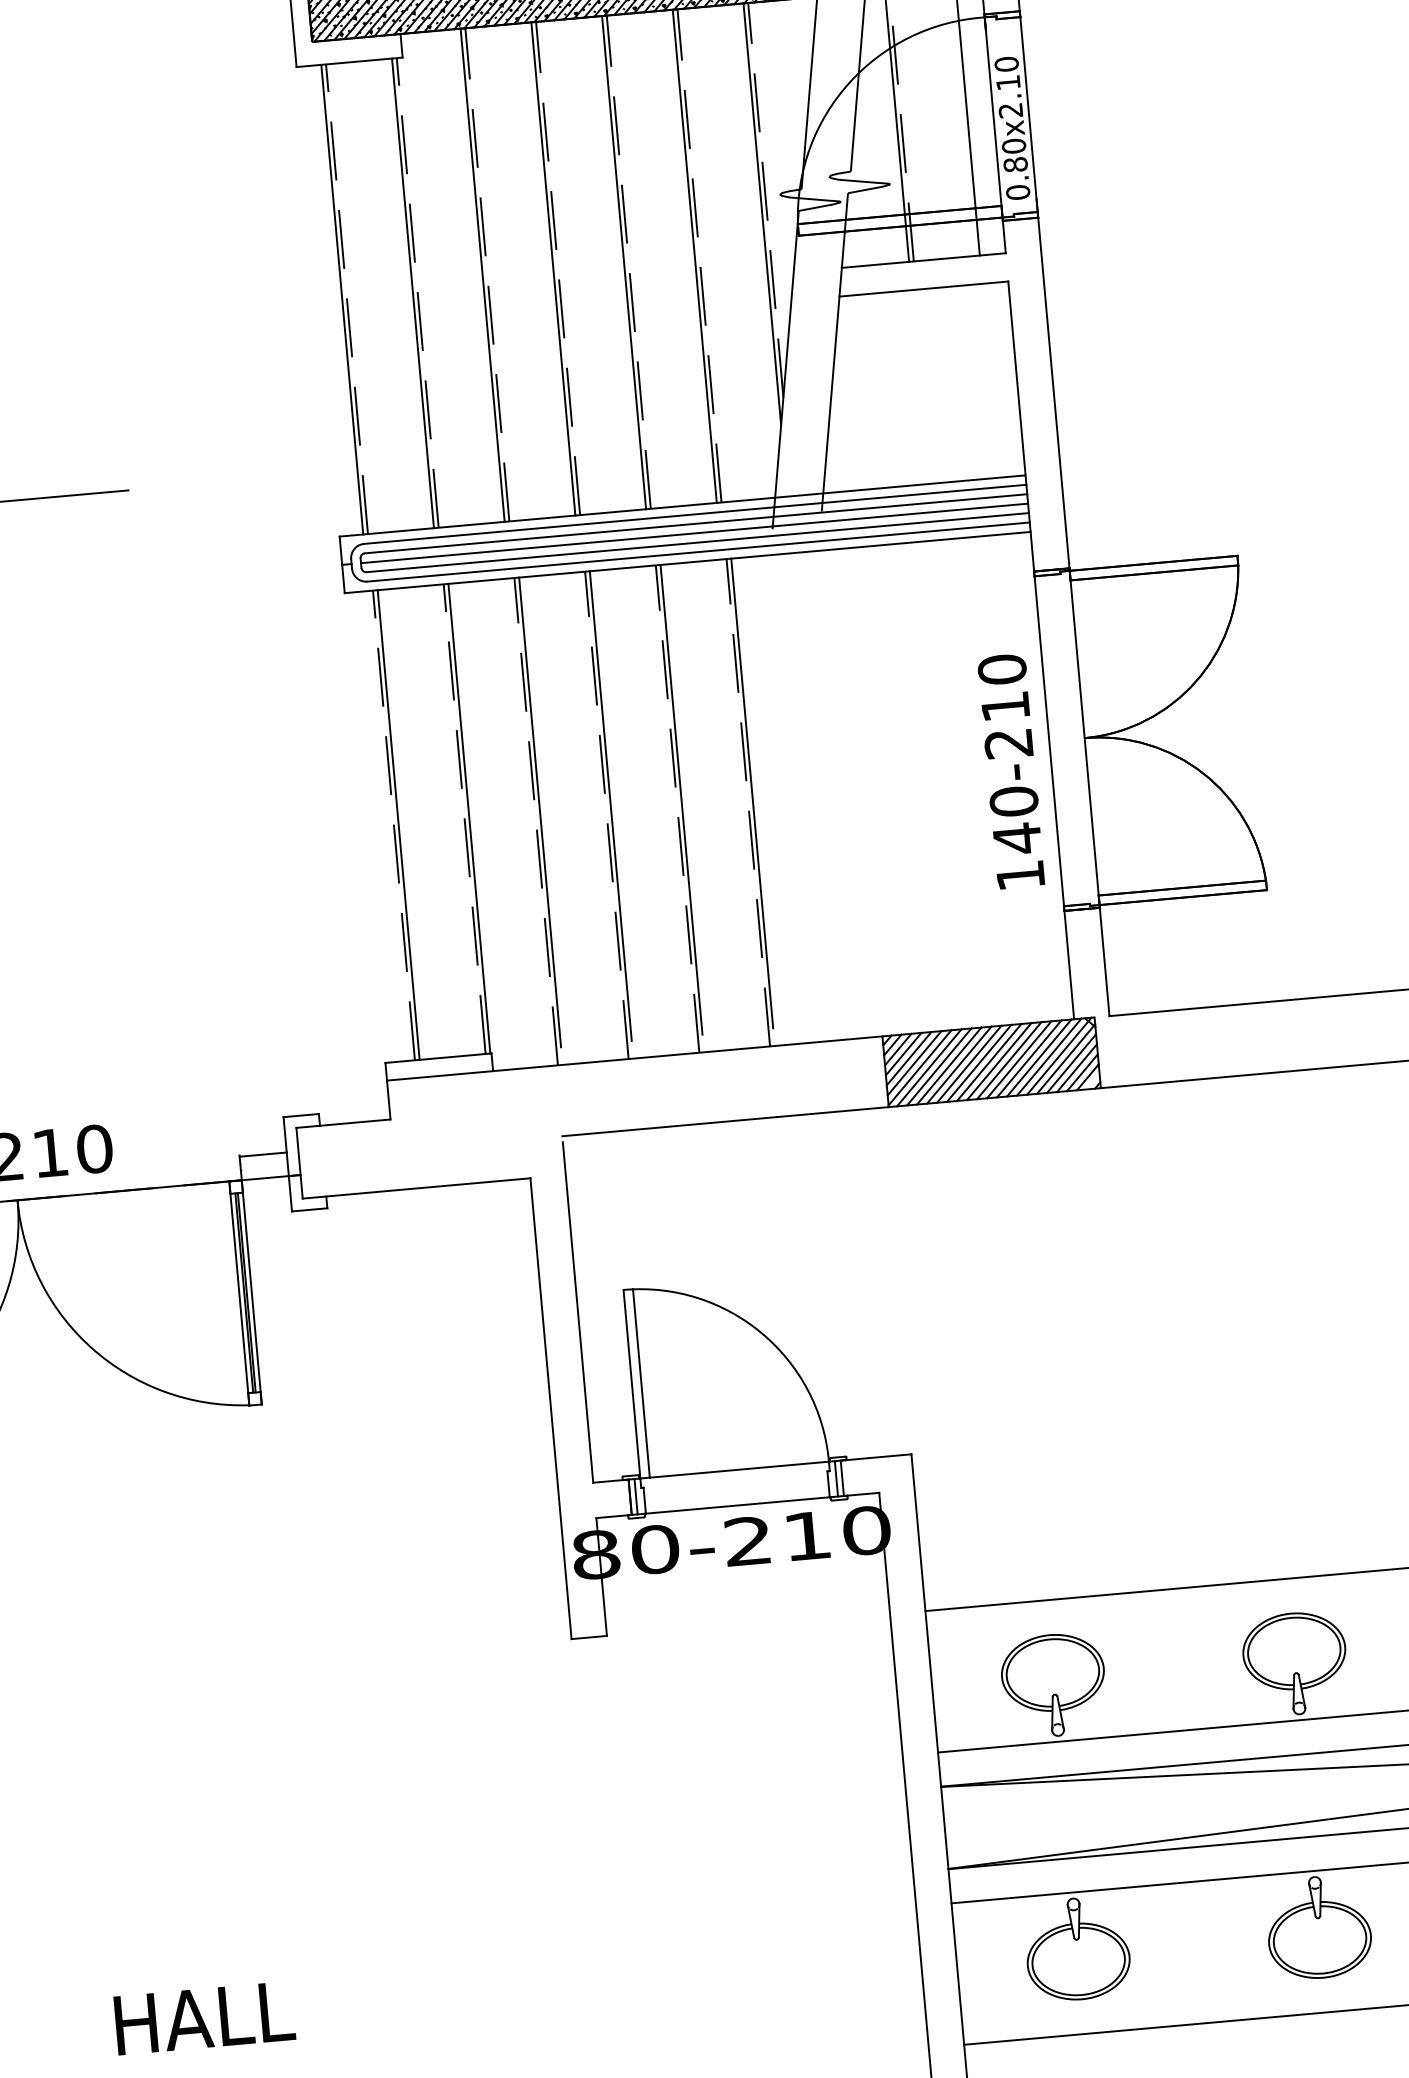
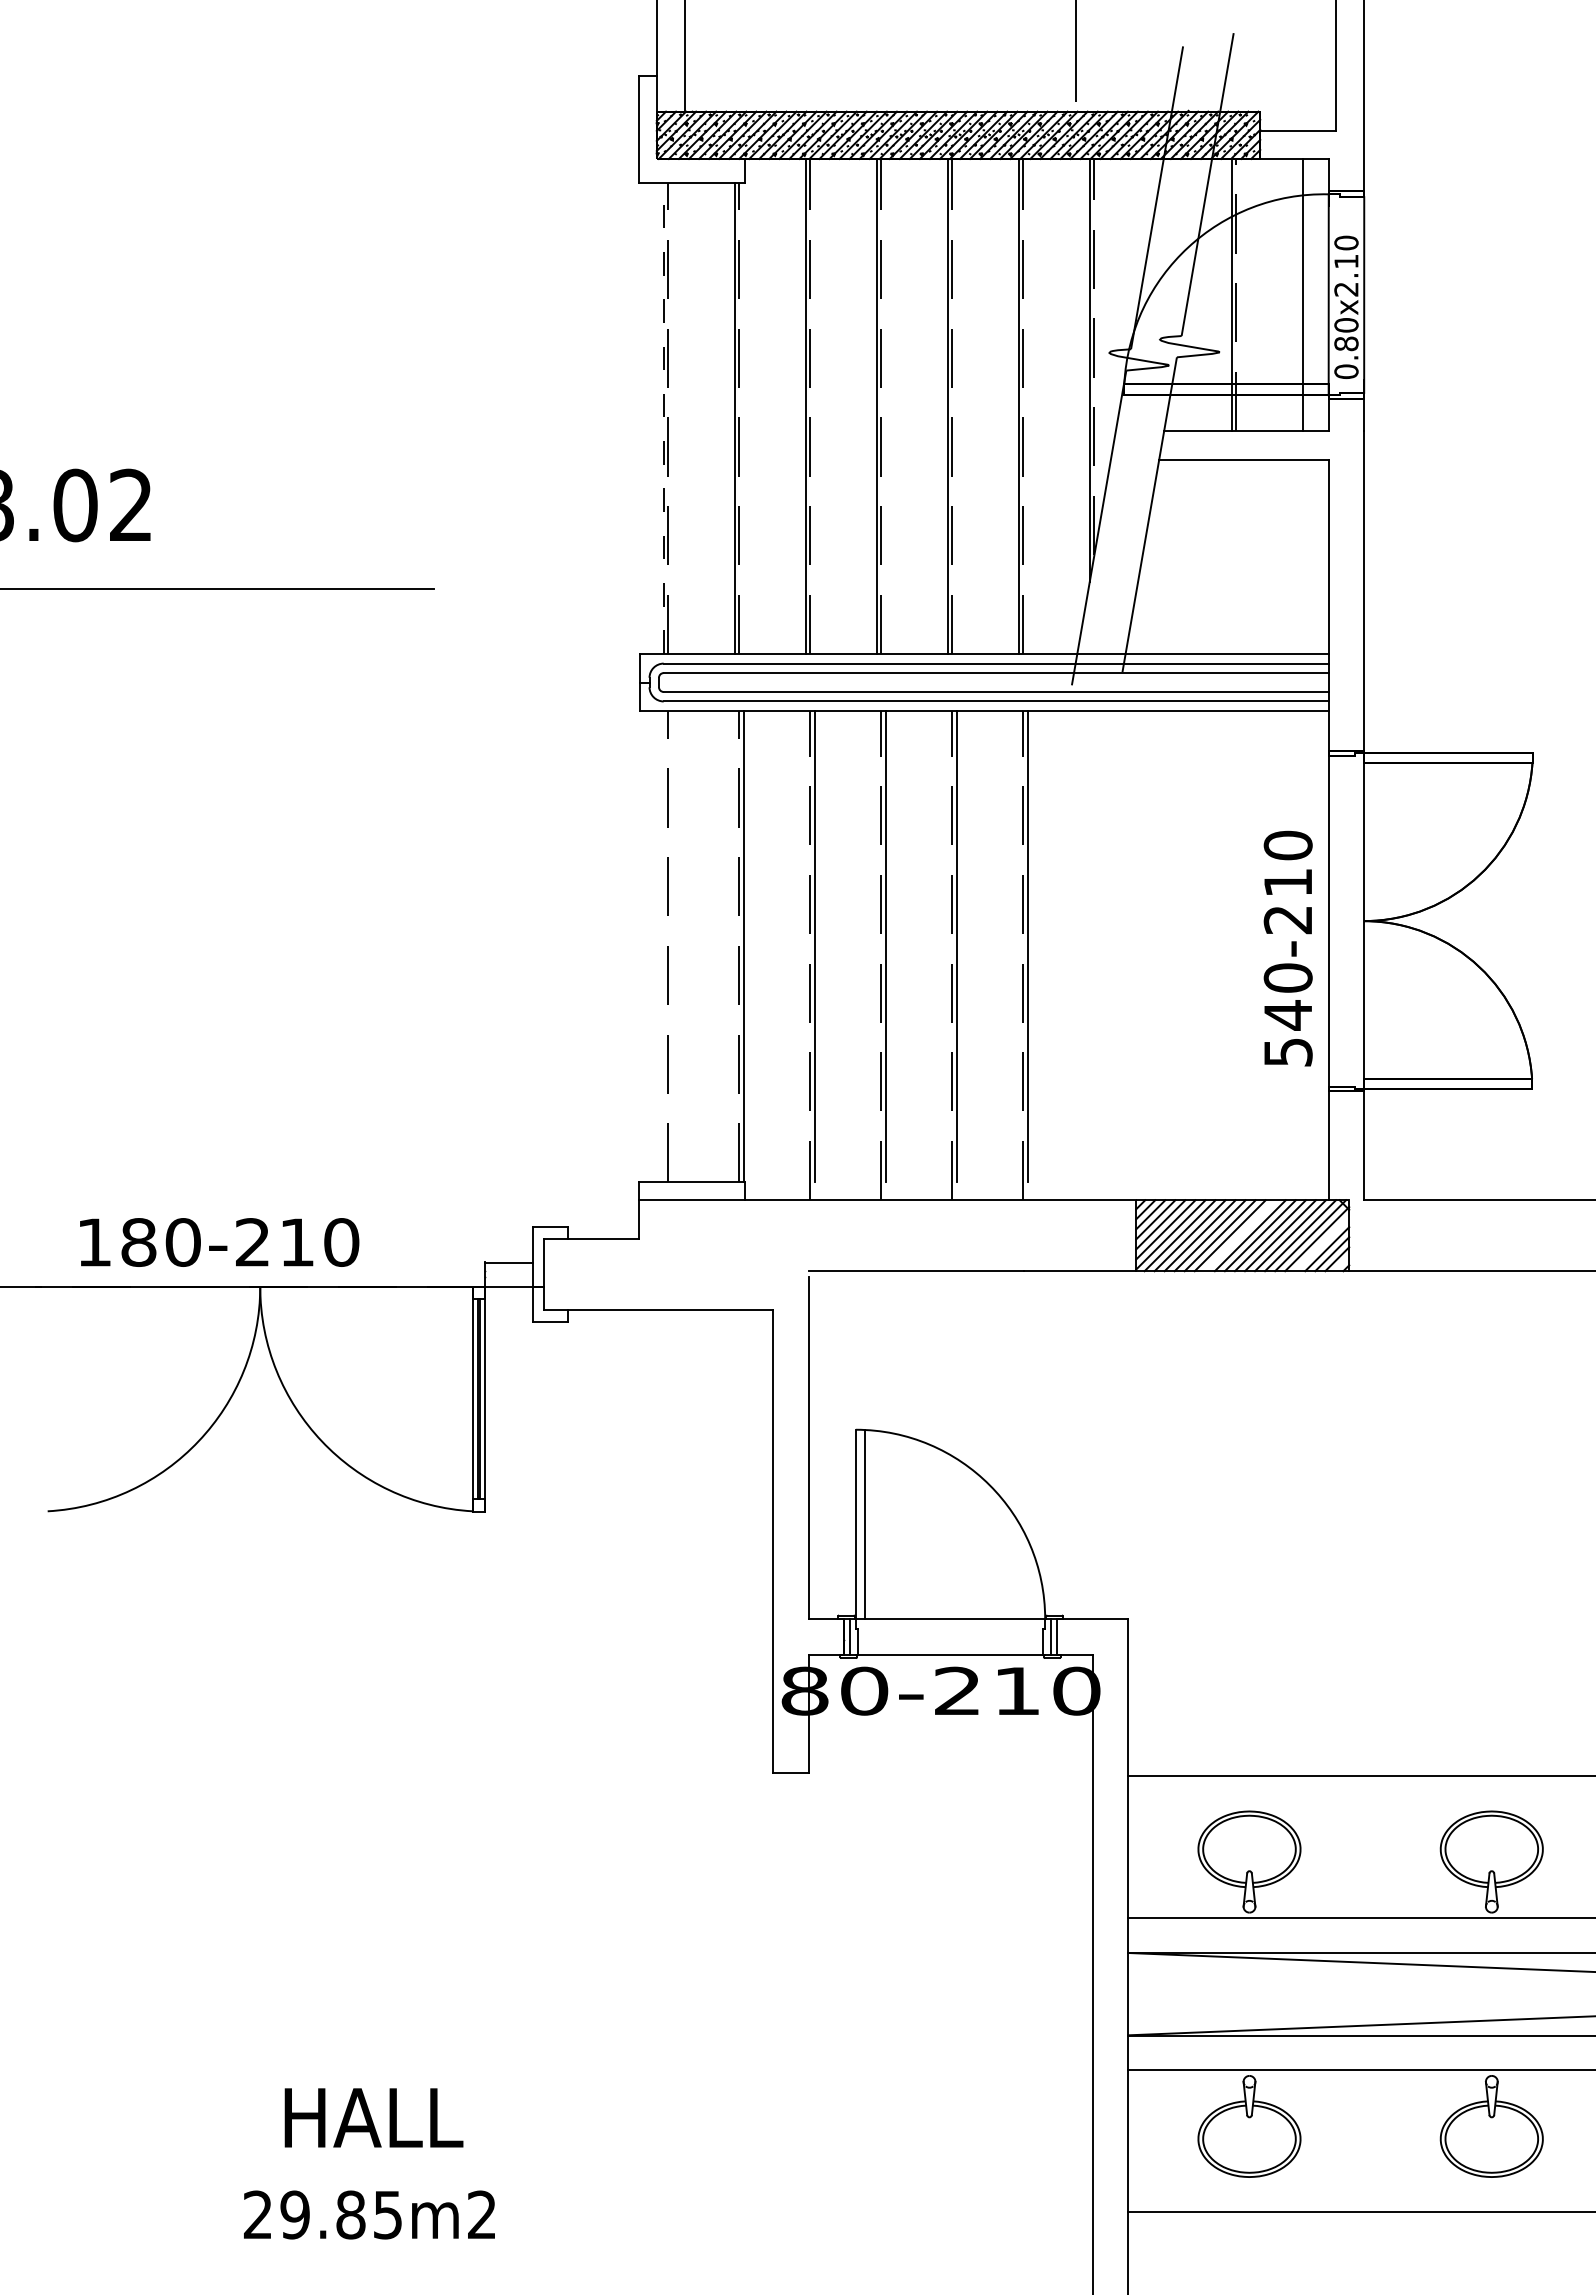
line: (342, 299) -> (663, 418), solid -> dashed
line: (694, 533) -> (993, 682), removed
line: (398, 824) -> (673, 946), removed
text: (1020, 875) -> (1288, 1052), 140-210 -> 540-210
line: (988, 1062) -> (1239, 1235), removed
line: (1071, 1063) -> (1322, 1244), removed

